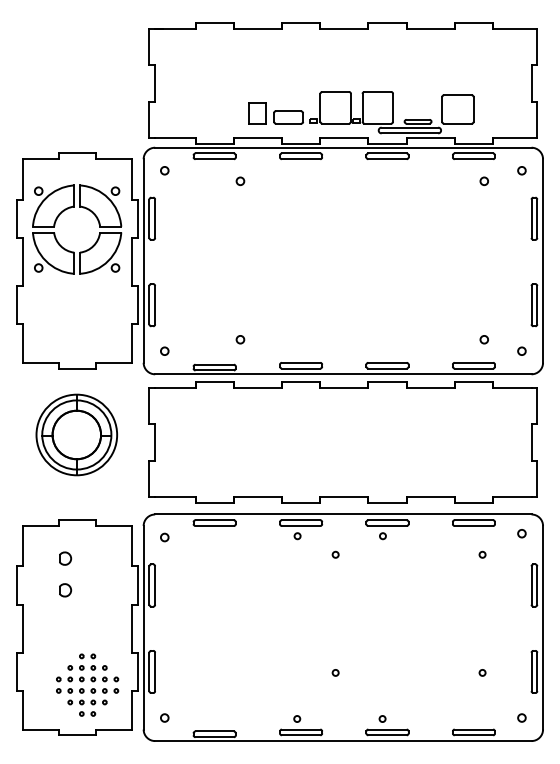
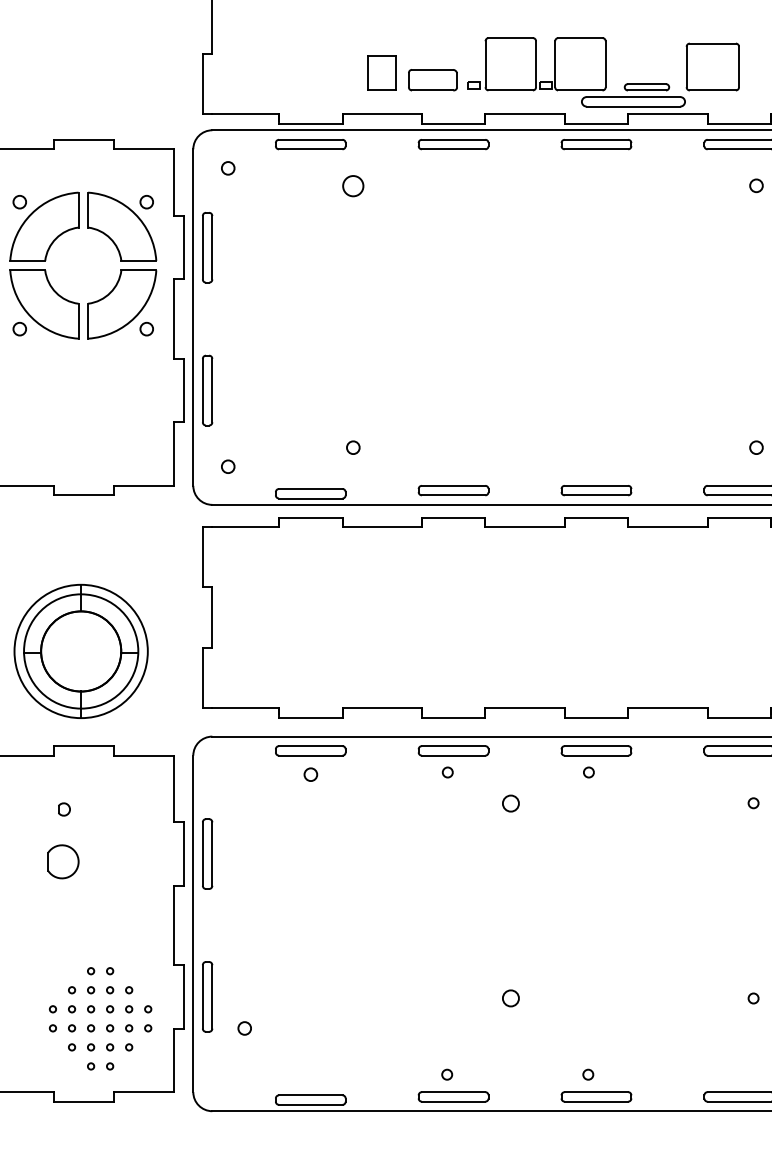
circle: (240, 180) -> (353, 184), size x1.6
part: (76, 434) -> (80, 650), moved
circle: (164, 537) -> (310, 774), moved
circle: (335, 554) -> (510, 802), size x1.6
part: (65, 558) -> (64, 809), size x0.6
part: (65, 590) -> (64, 862), size x1.6
circle: (335, 672) -> (510, 997), size x1.6
circle: (164, 717) -> (244, 1027), moved

